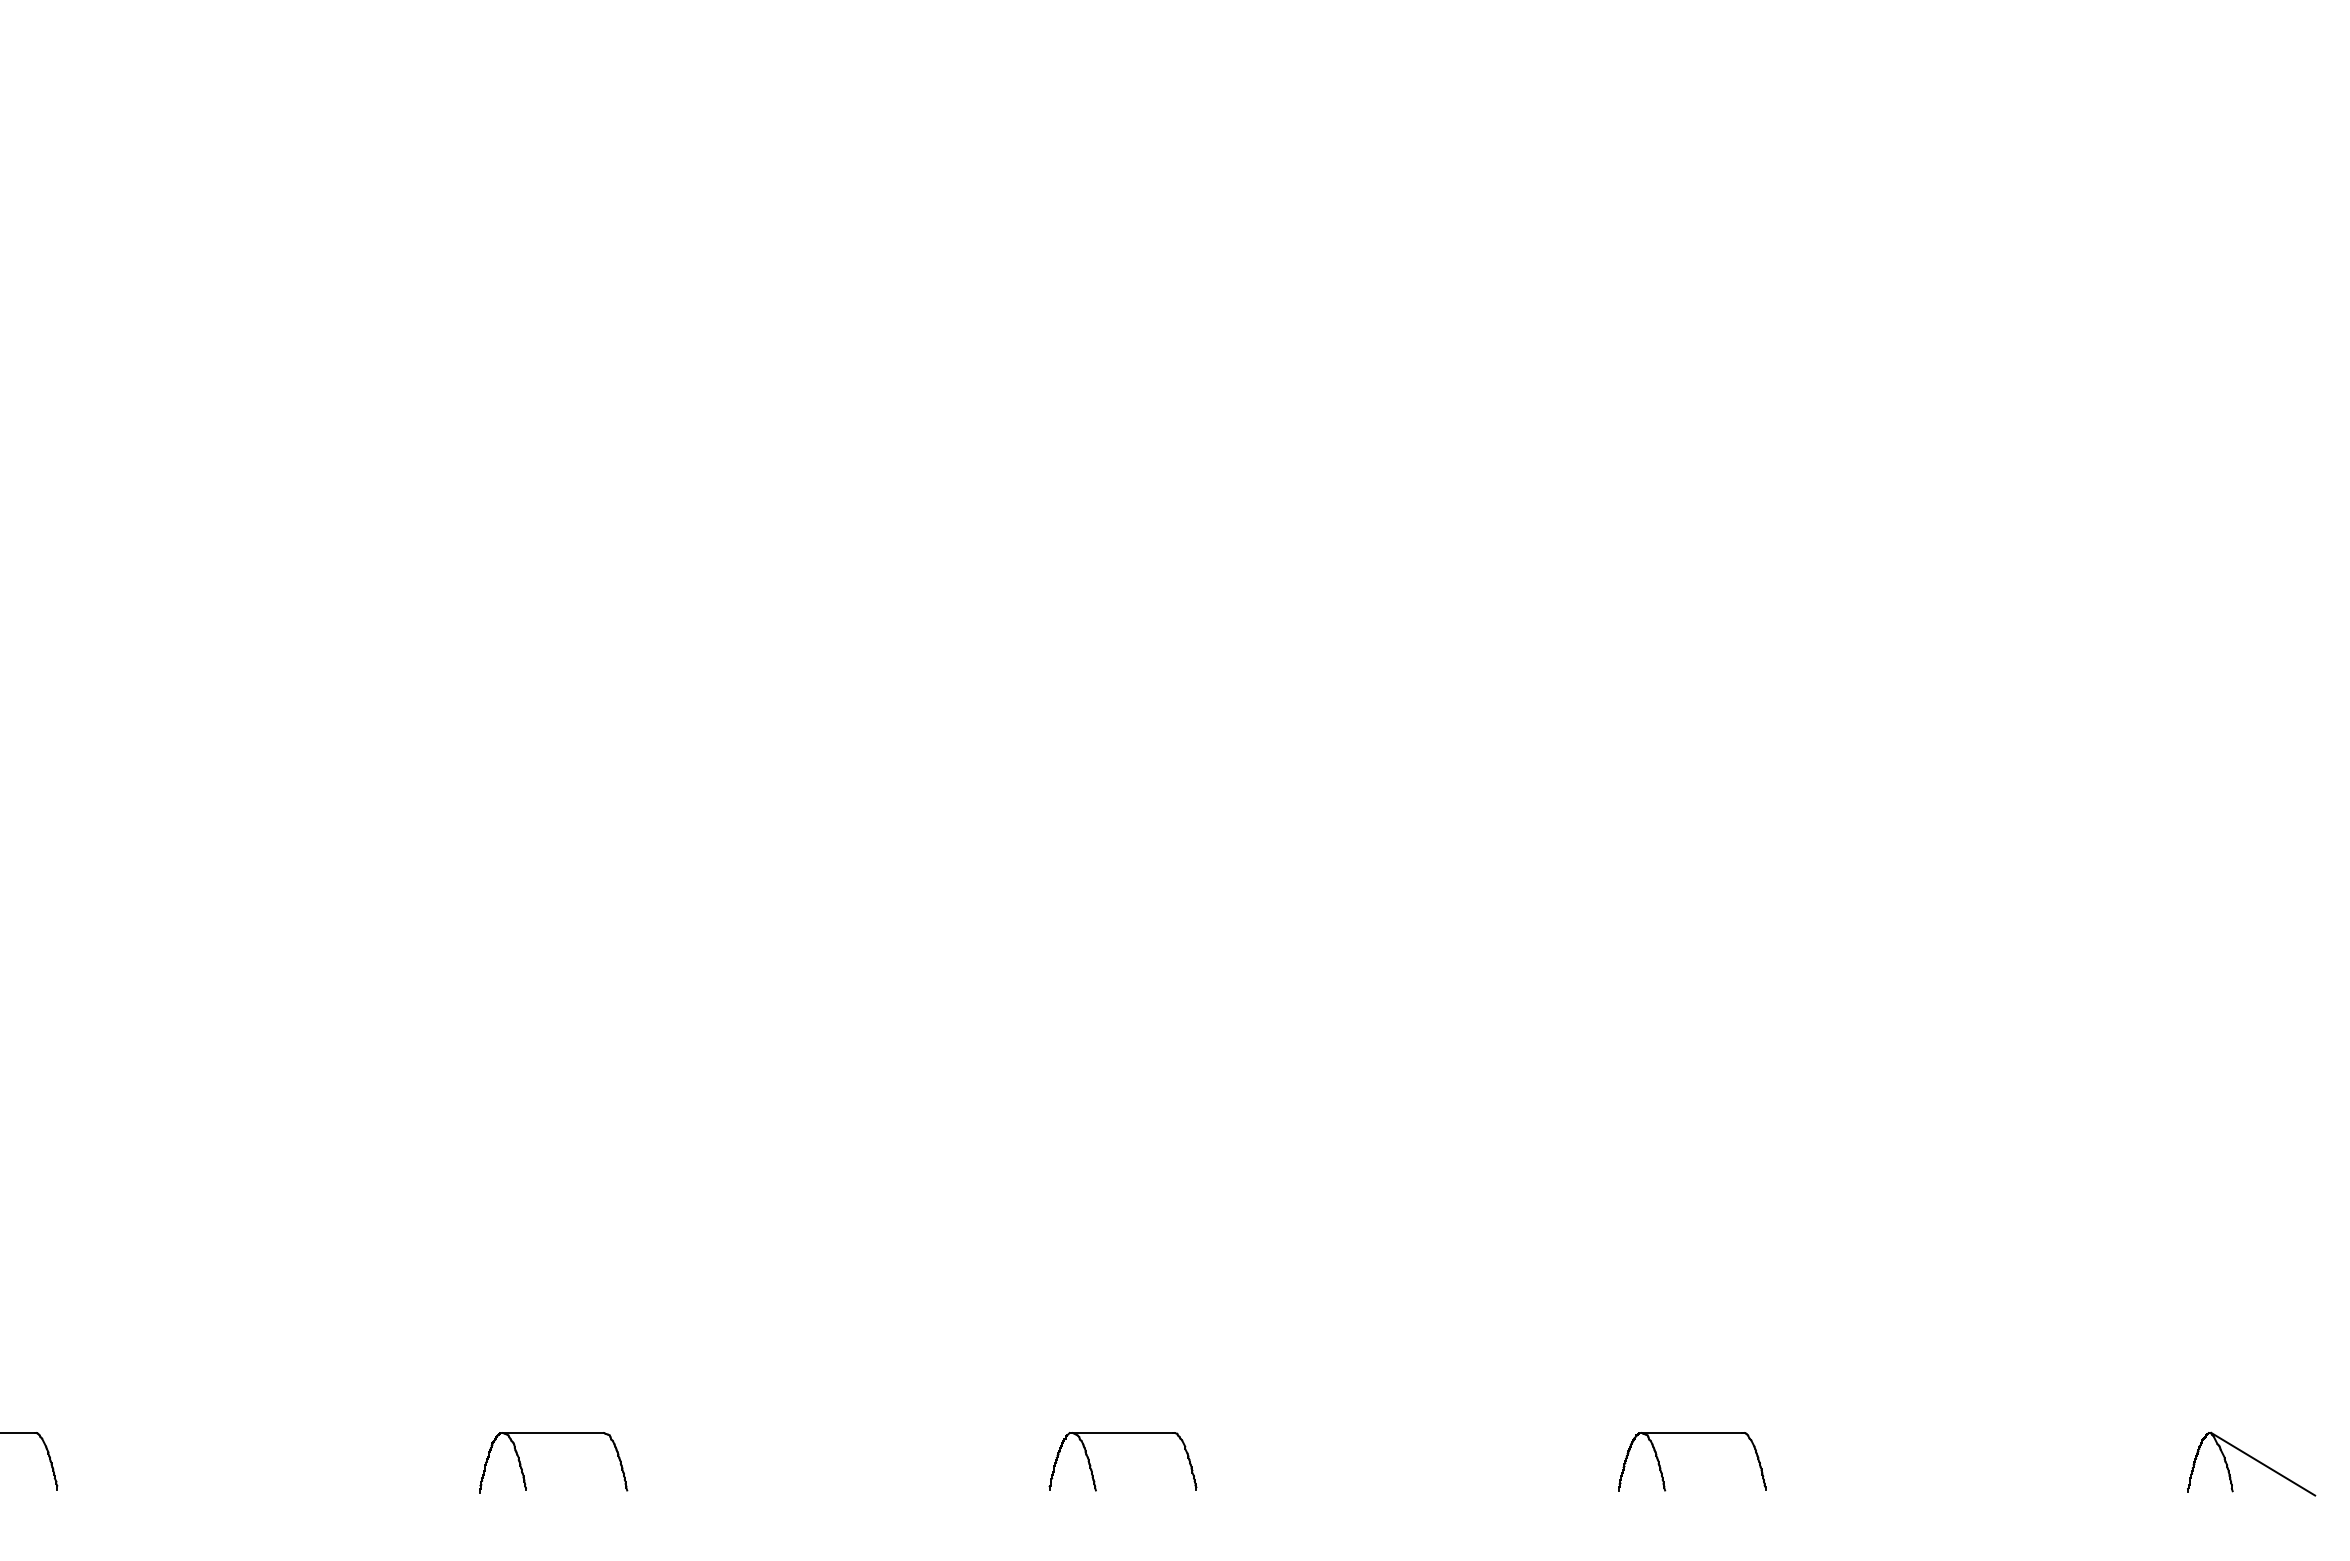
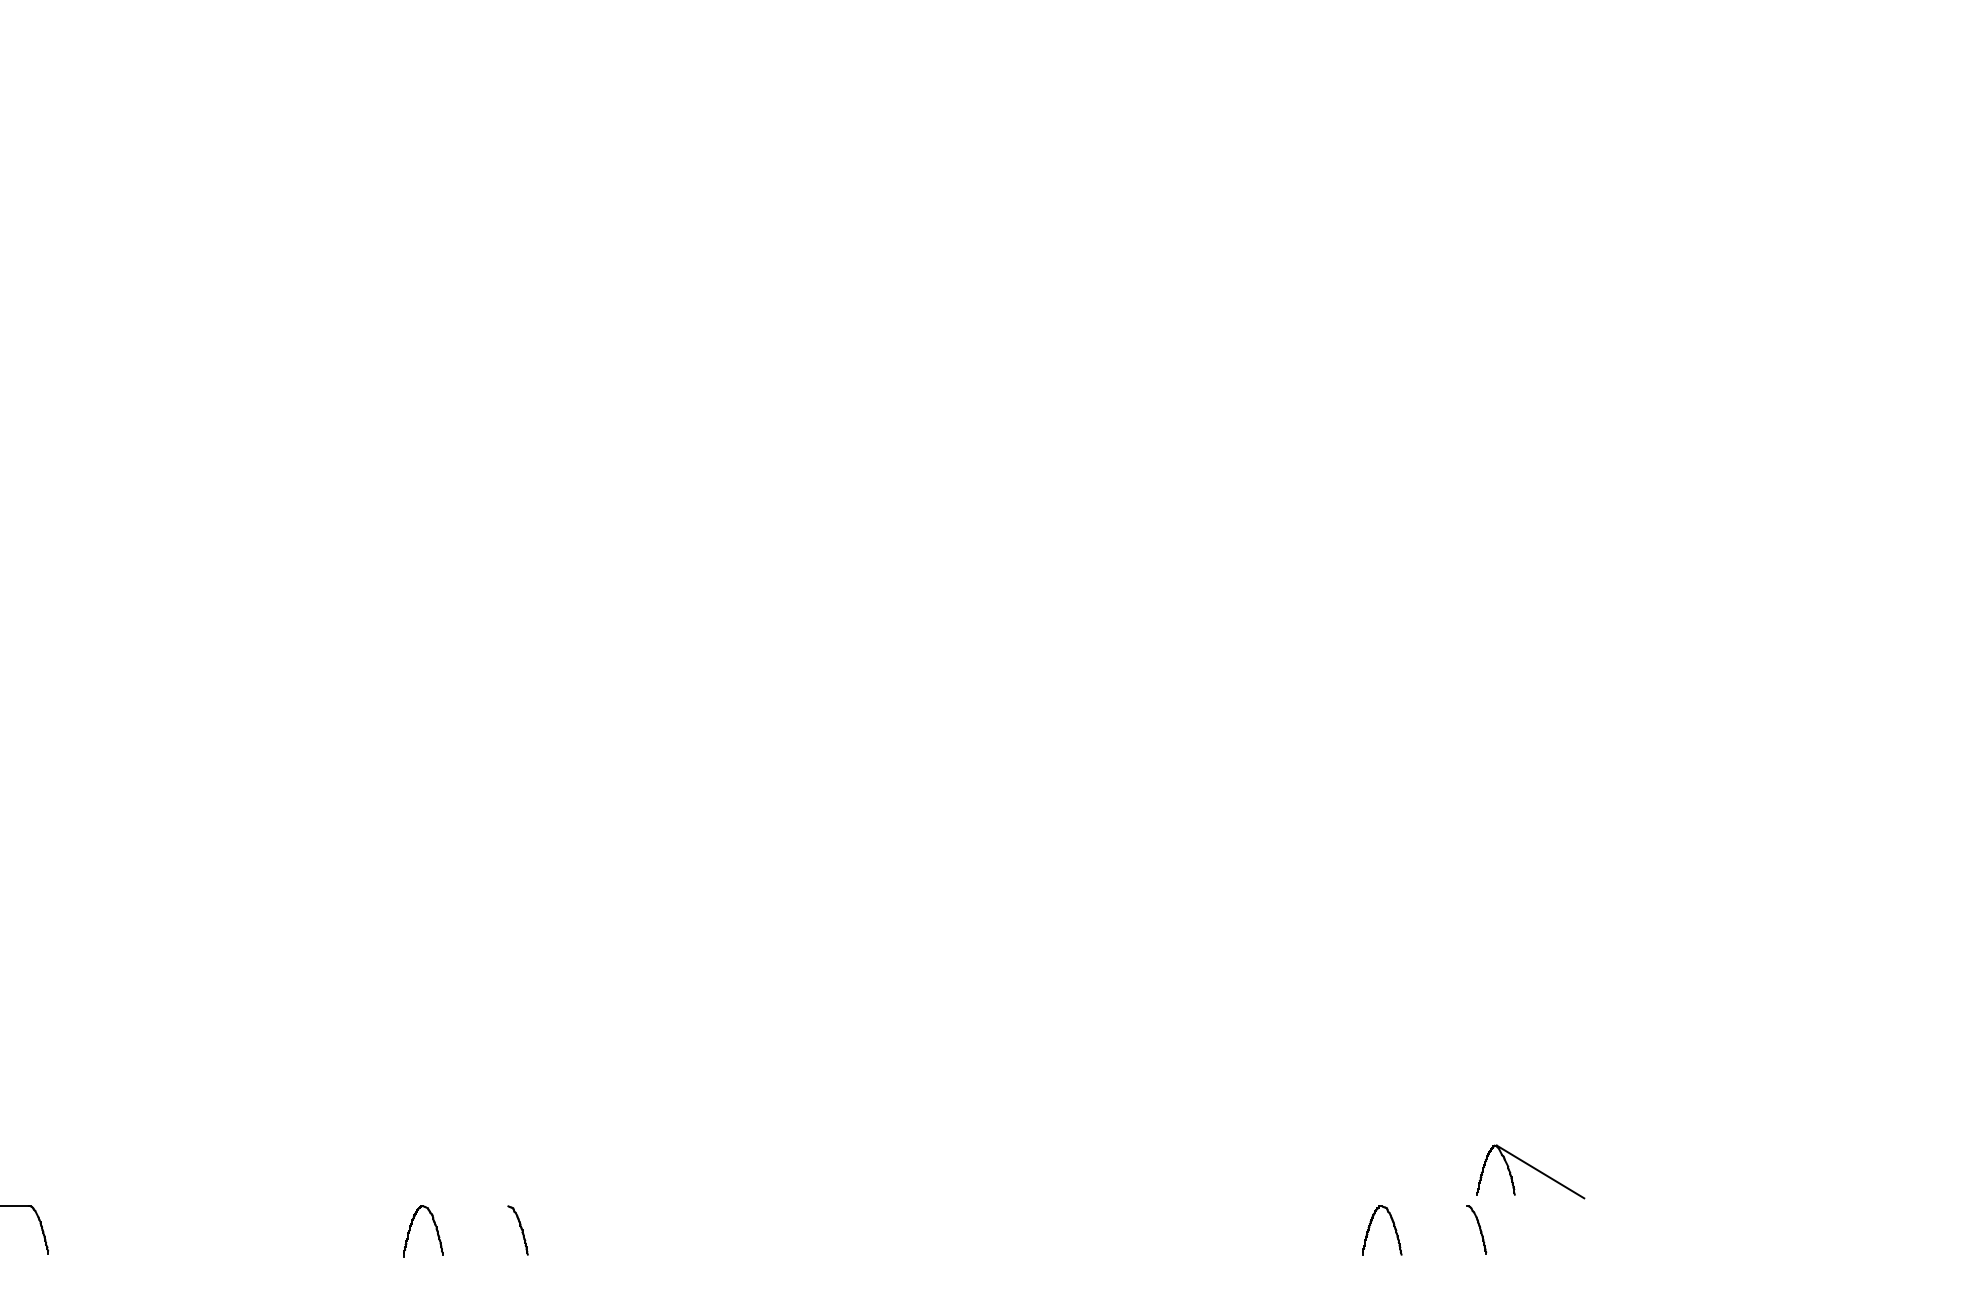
line: (553, 1432) -> (465, 1205), removed
line: (1691, 1432) -> (1423, 1205), removed
part: (1122, 1433) -> (944, 1206), removed
part: (2251, 1463) -> (1530, 1171), moved

